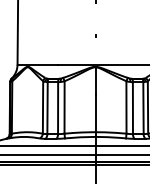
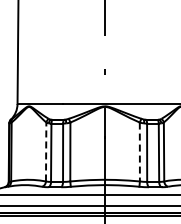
line: (43, 107) -> (46, 151), solid -> dashed
line: (126, 107) -> (139, 152), solid -> dashed

